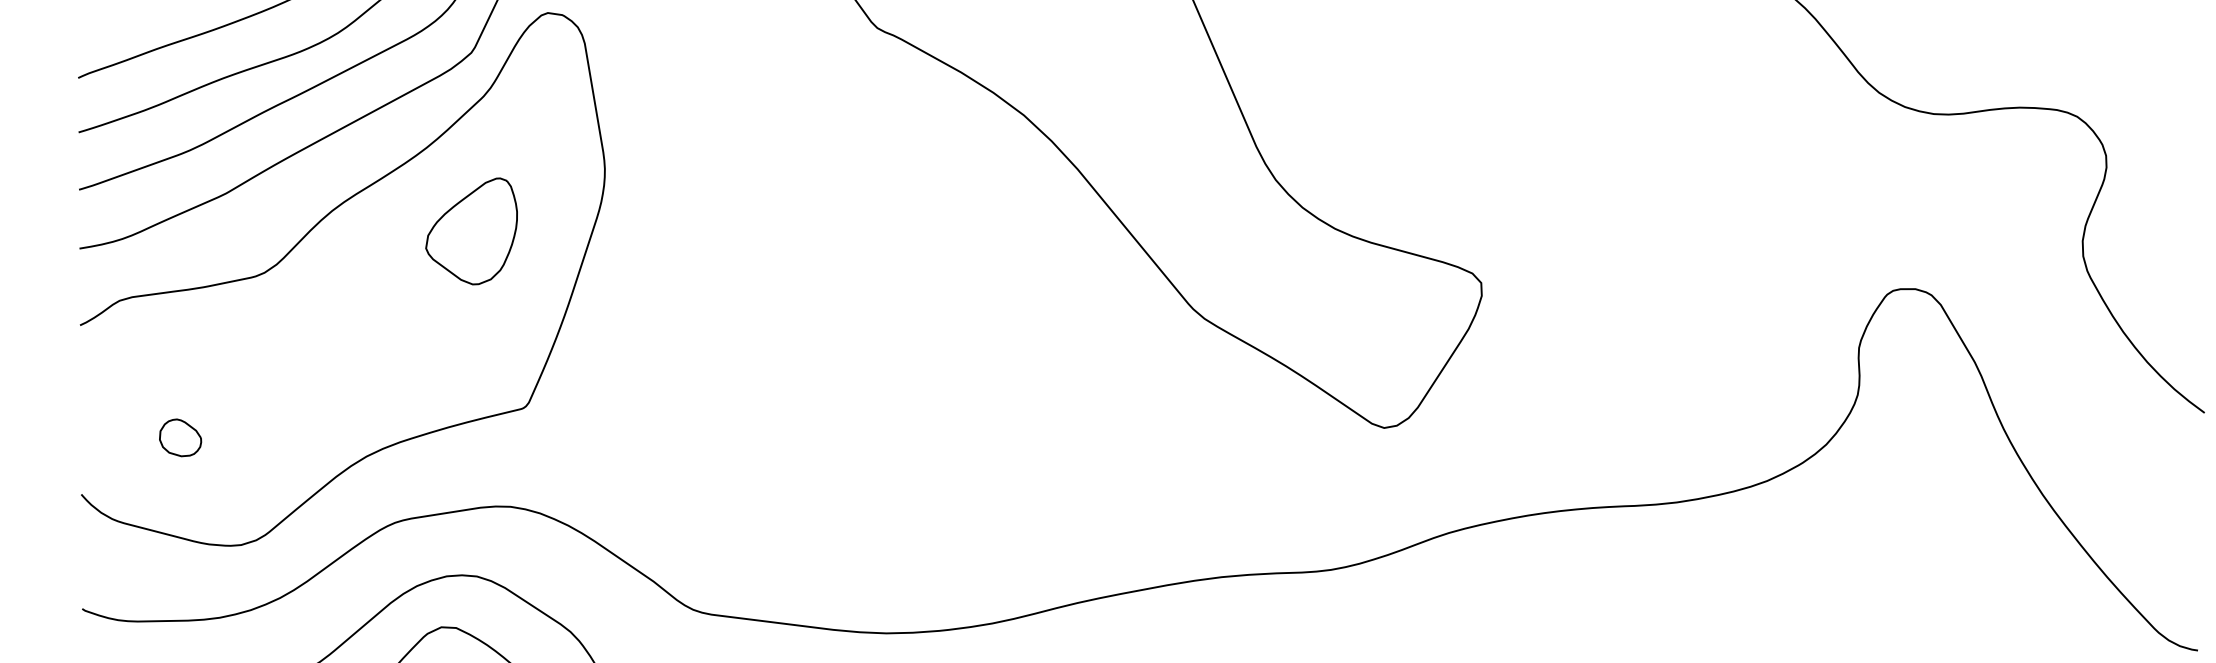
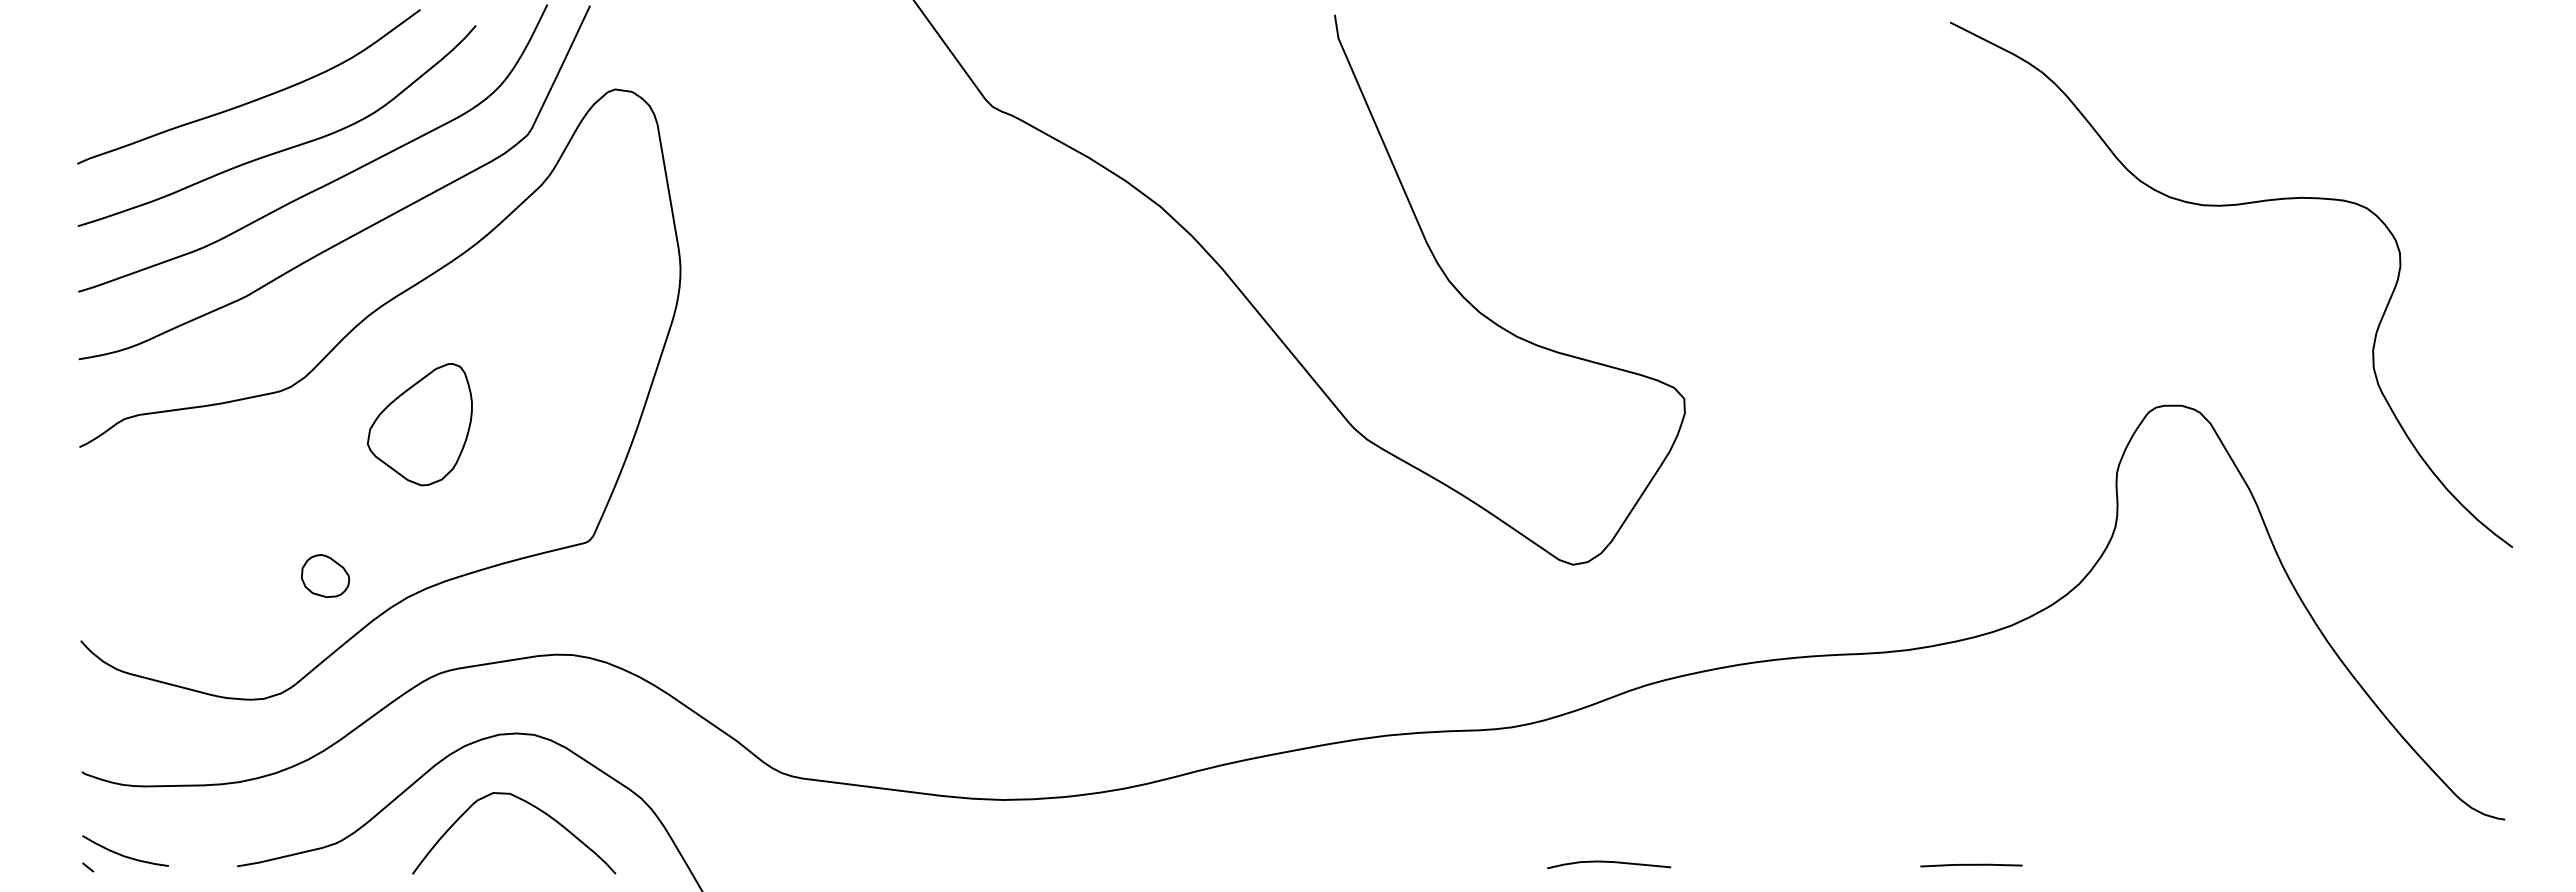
part: (471, 231) -> (419, 424), moved
part: (180, 438) -> (325, 576), moved

